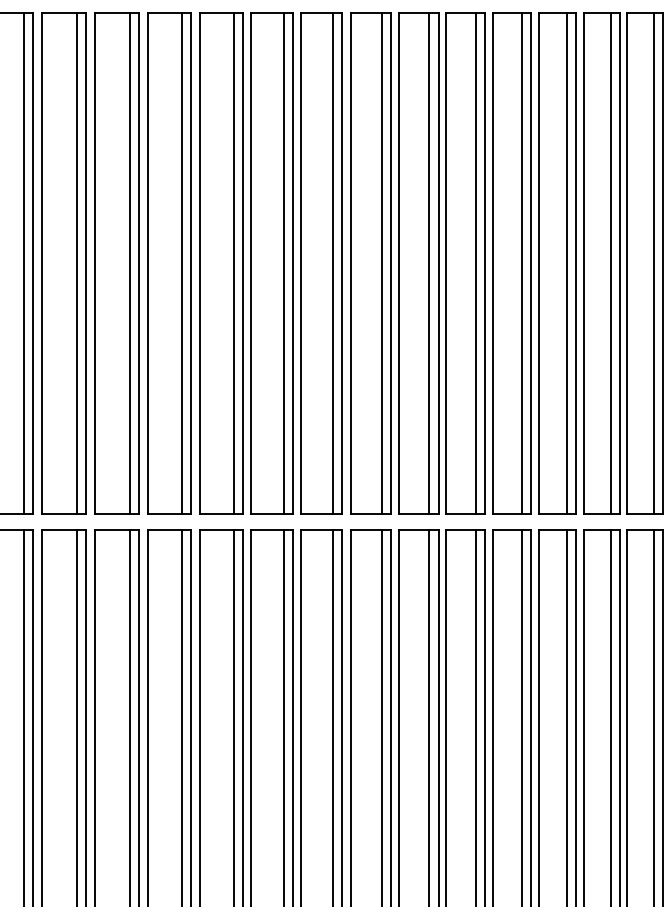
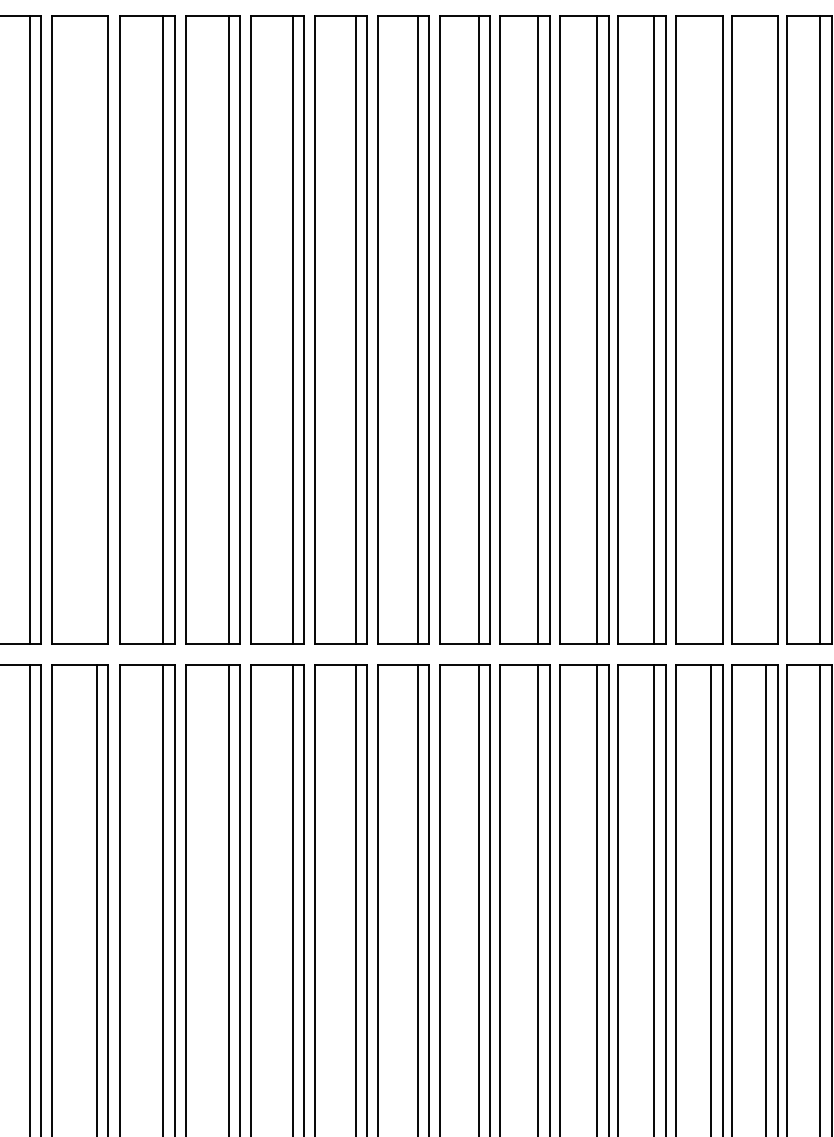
line: (77, 263) -> (97, 330), removed
line: (566, 263) -> (710, 330), removed
line: (610, 263) -> (765, 330), removed

